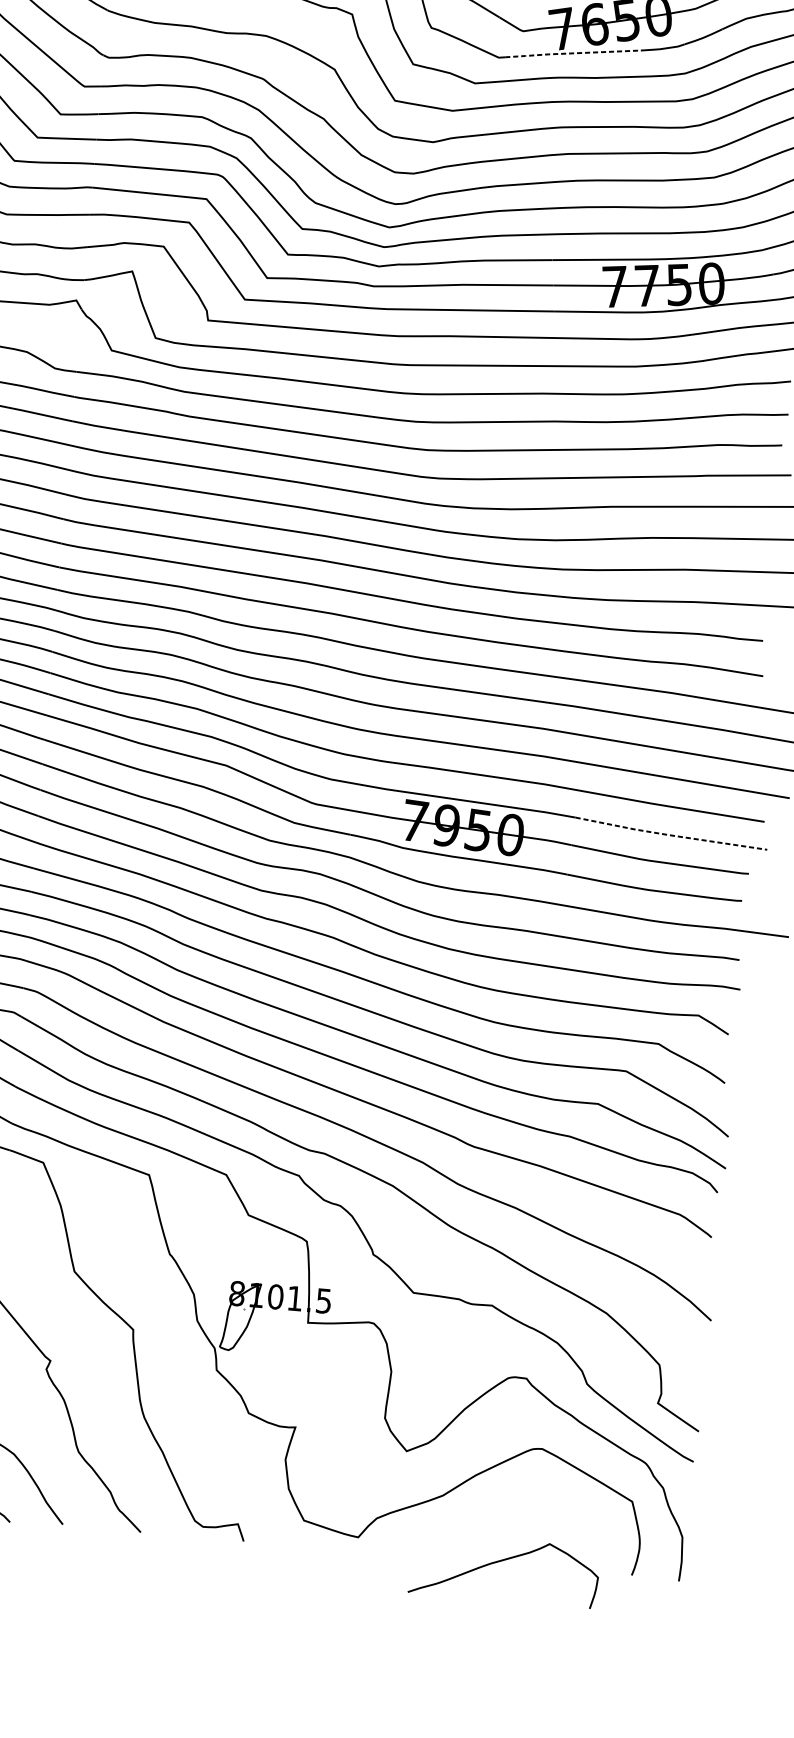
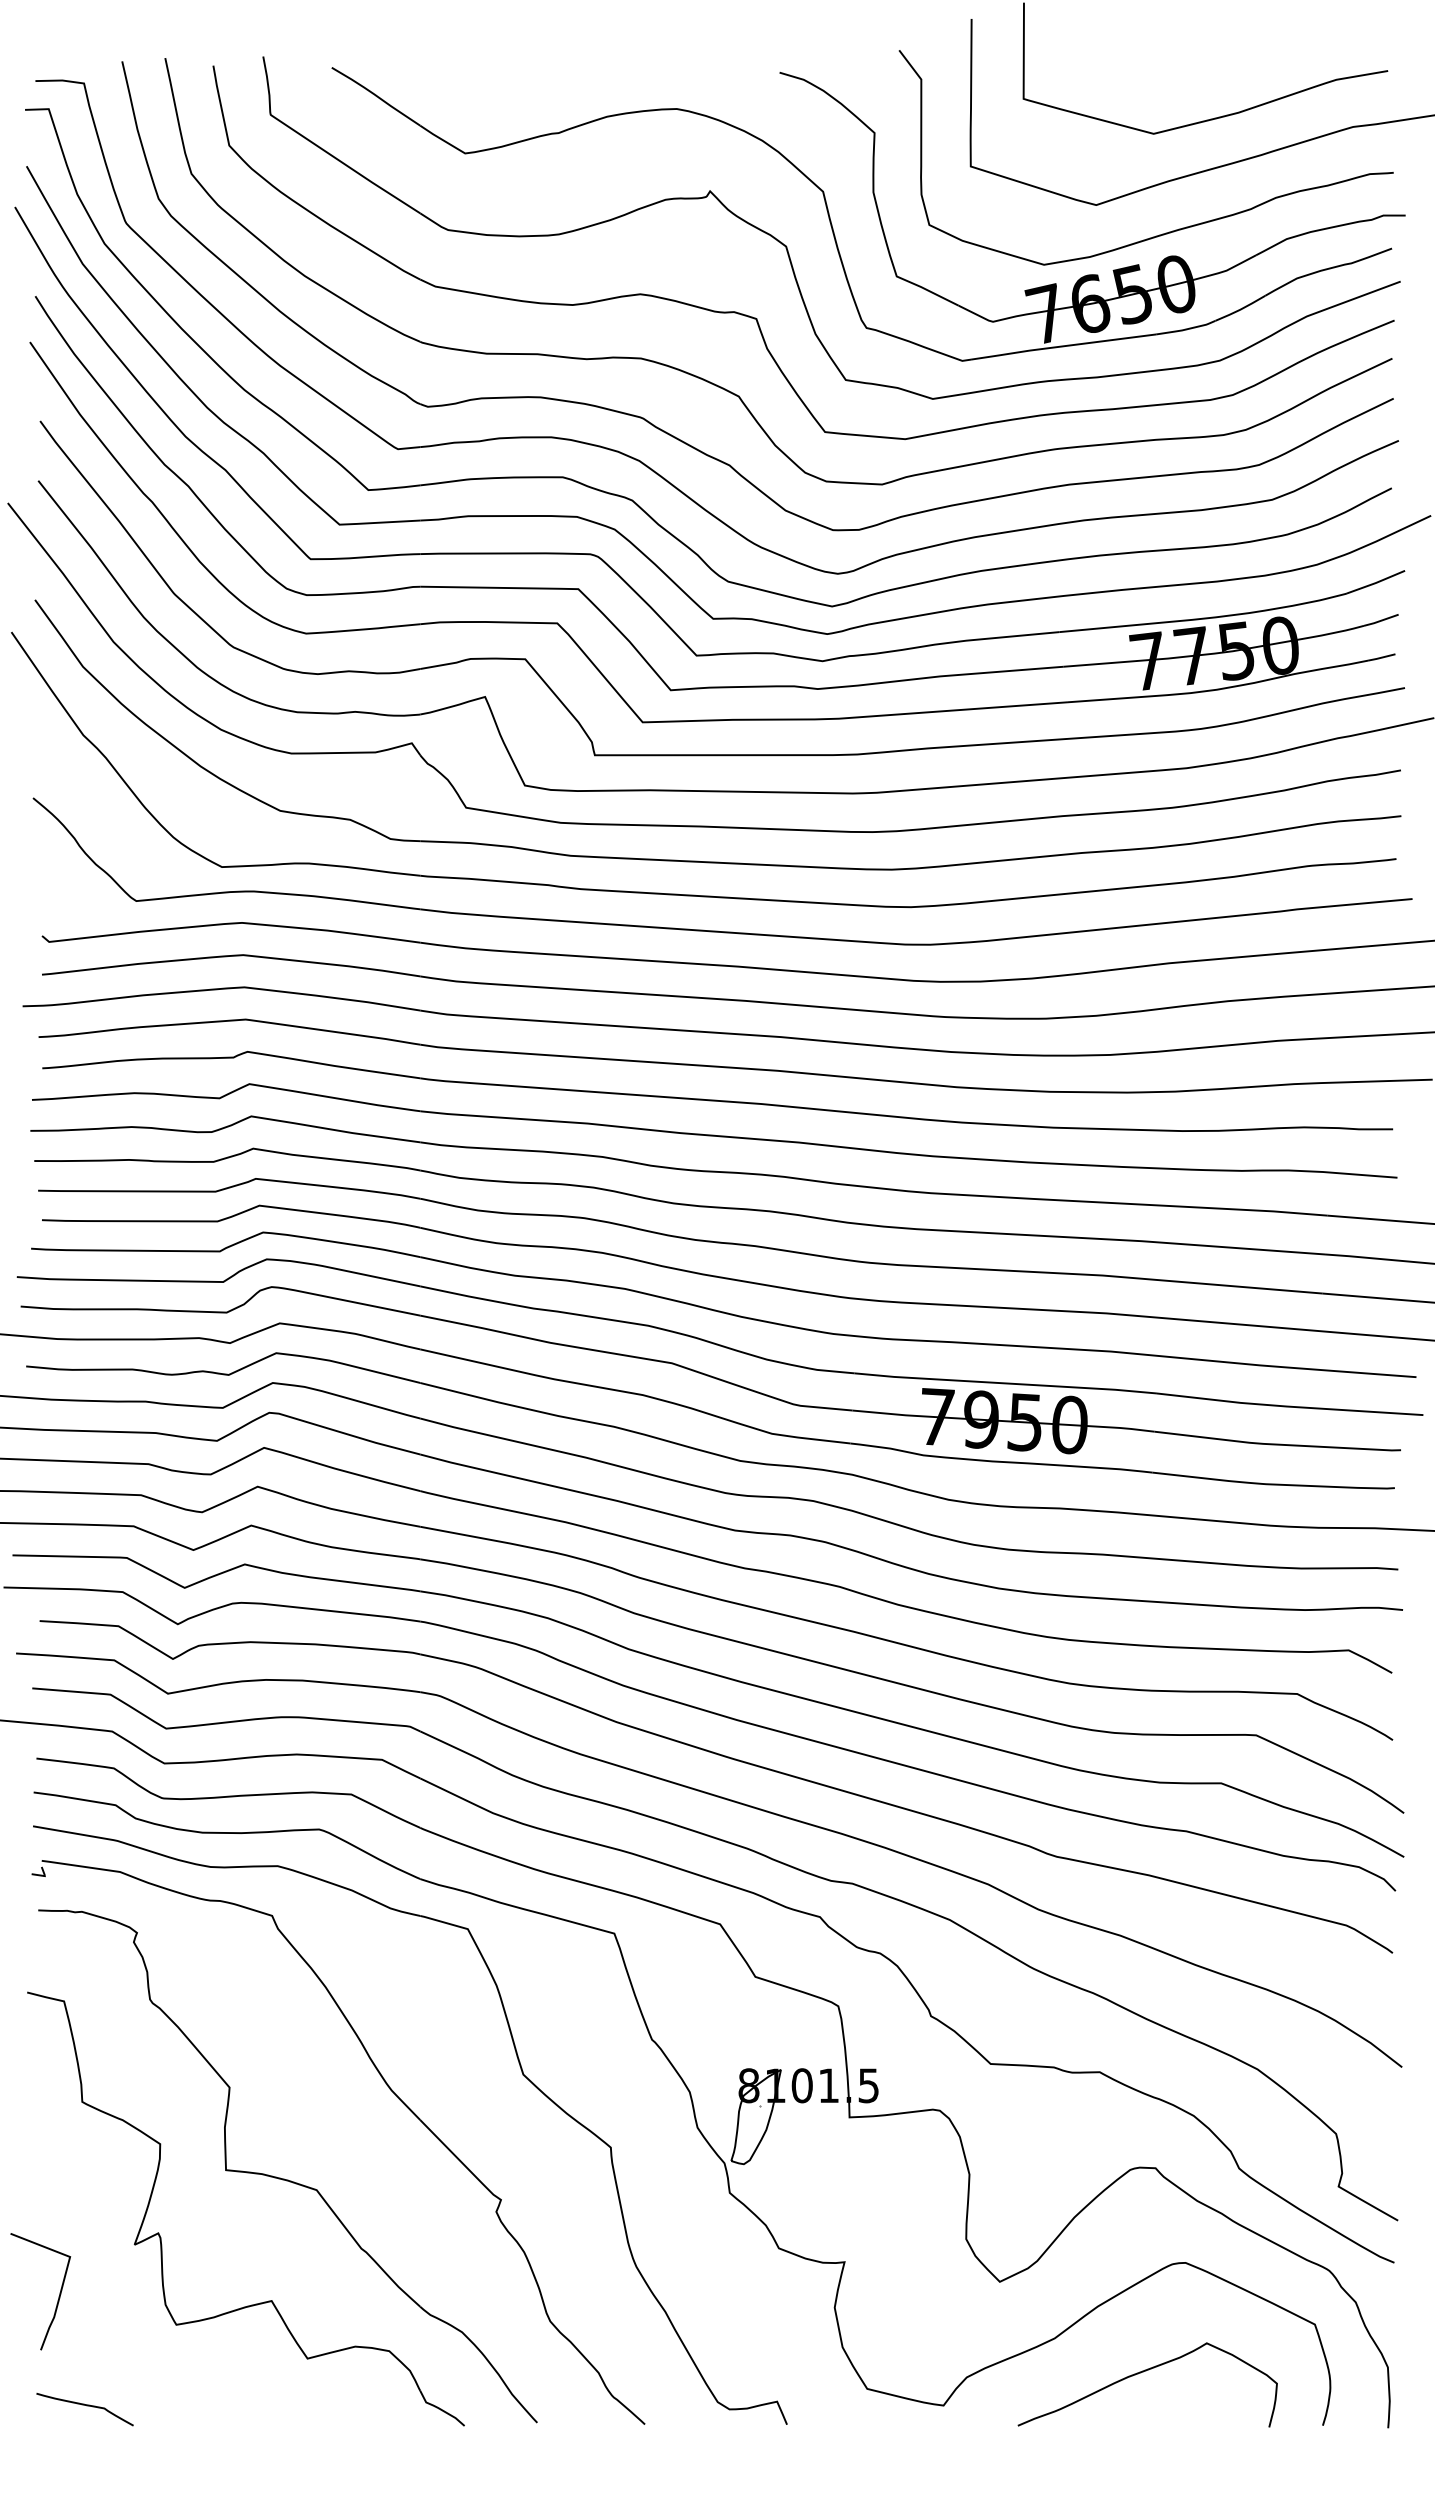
line: (572, 53) -> (1062, 346), dashed -> solid
line: (670, 835) -> (1288, 1406), dashed -> solid
curve: (502, 1561) -> (1143, 2372), moved

